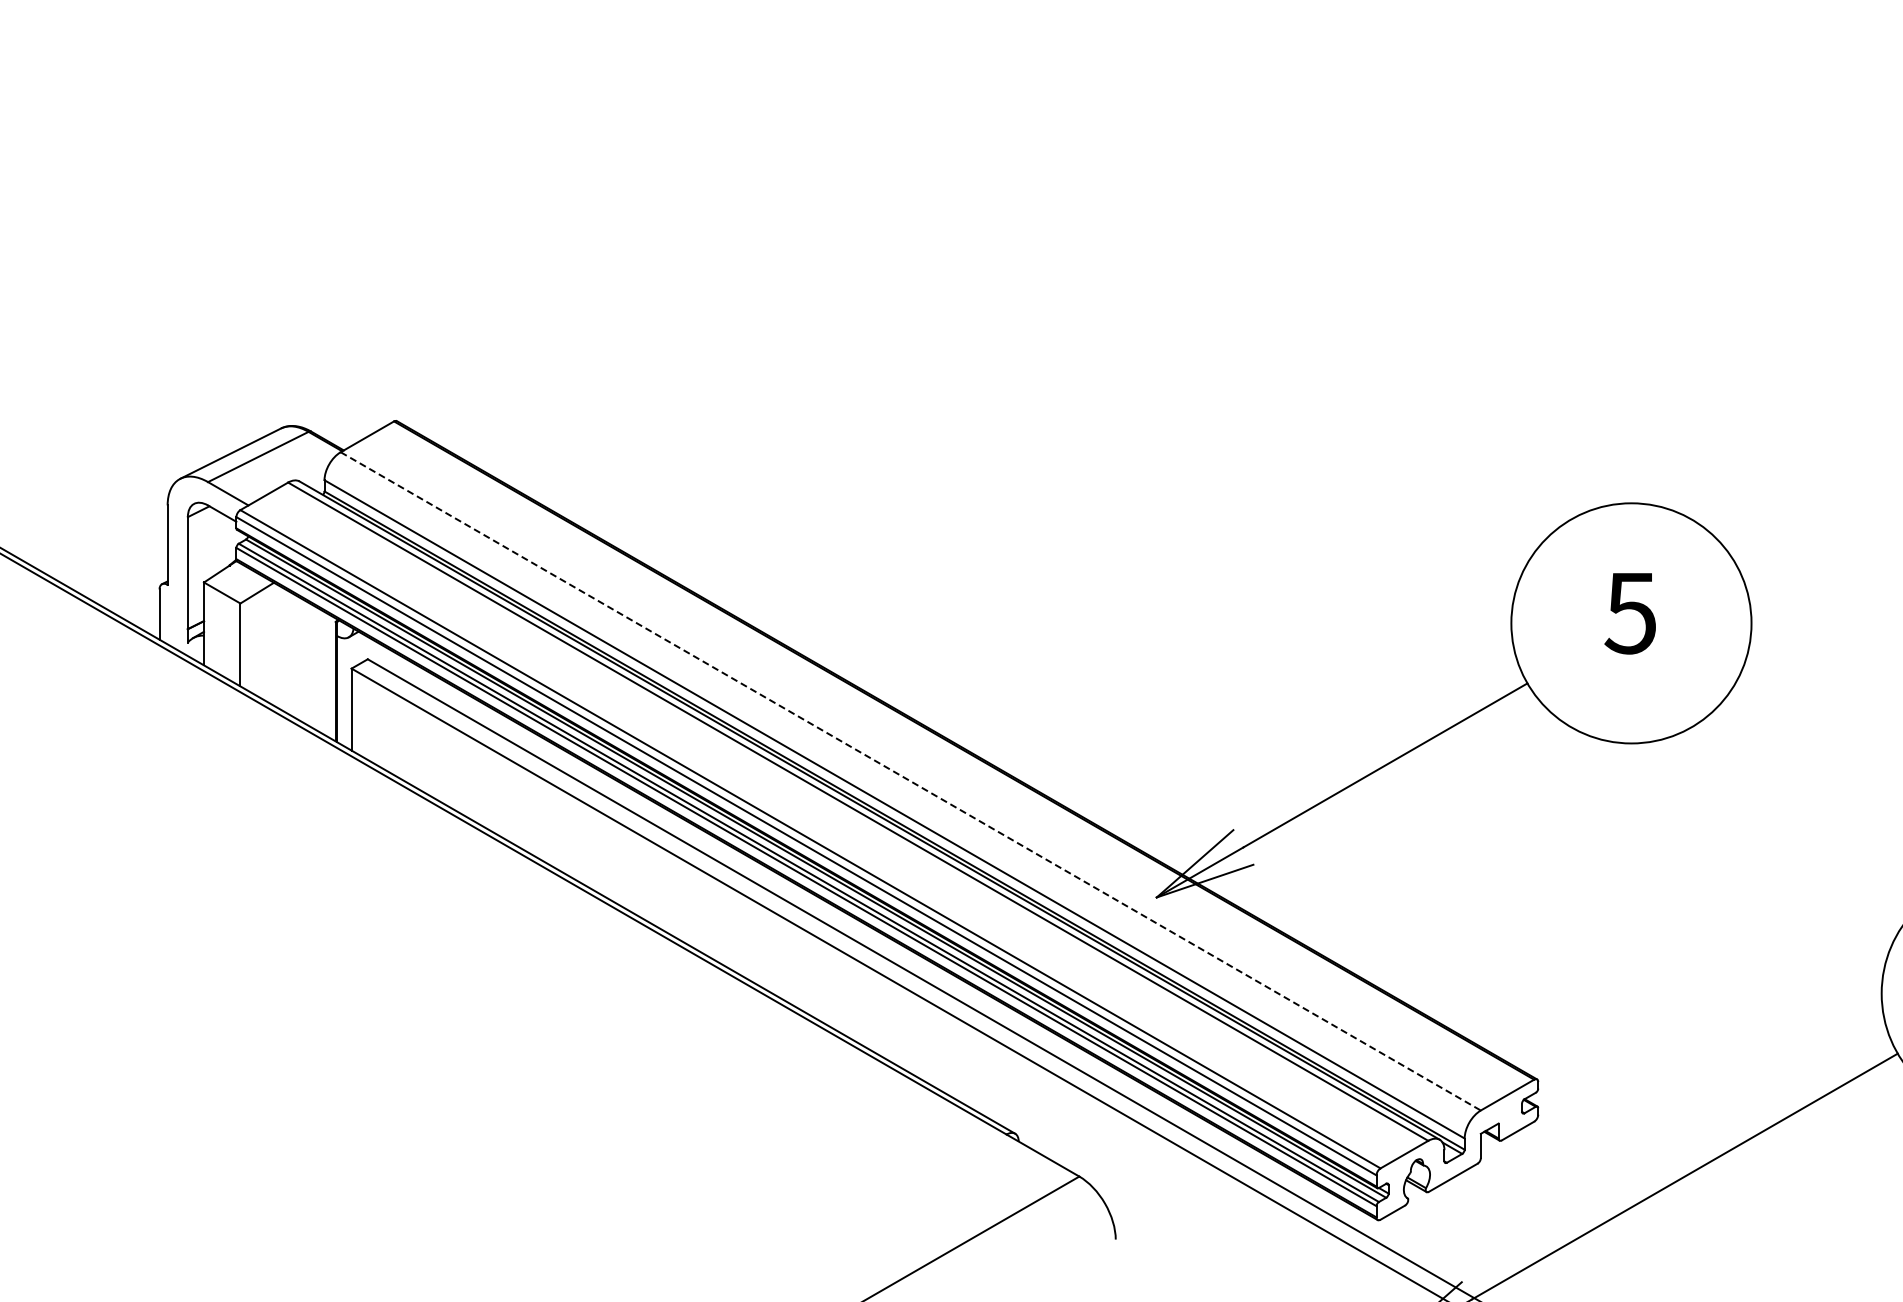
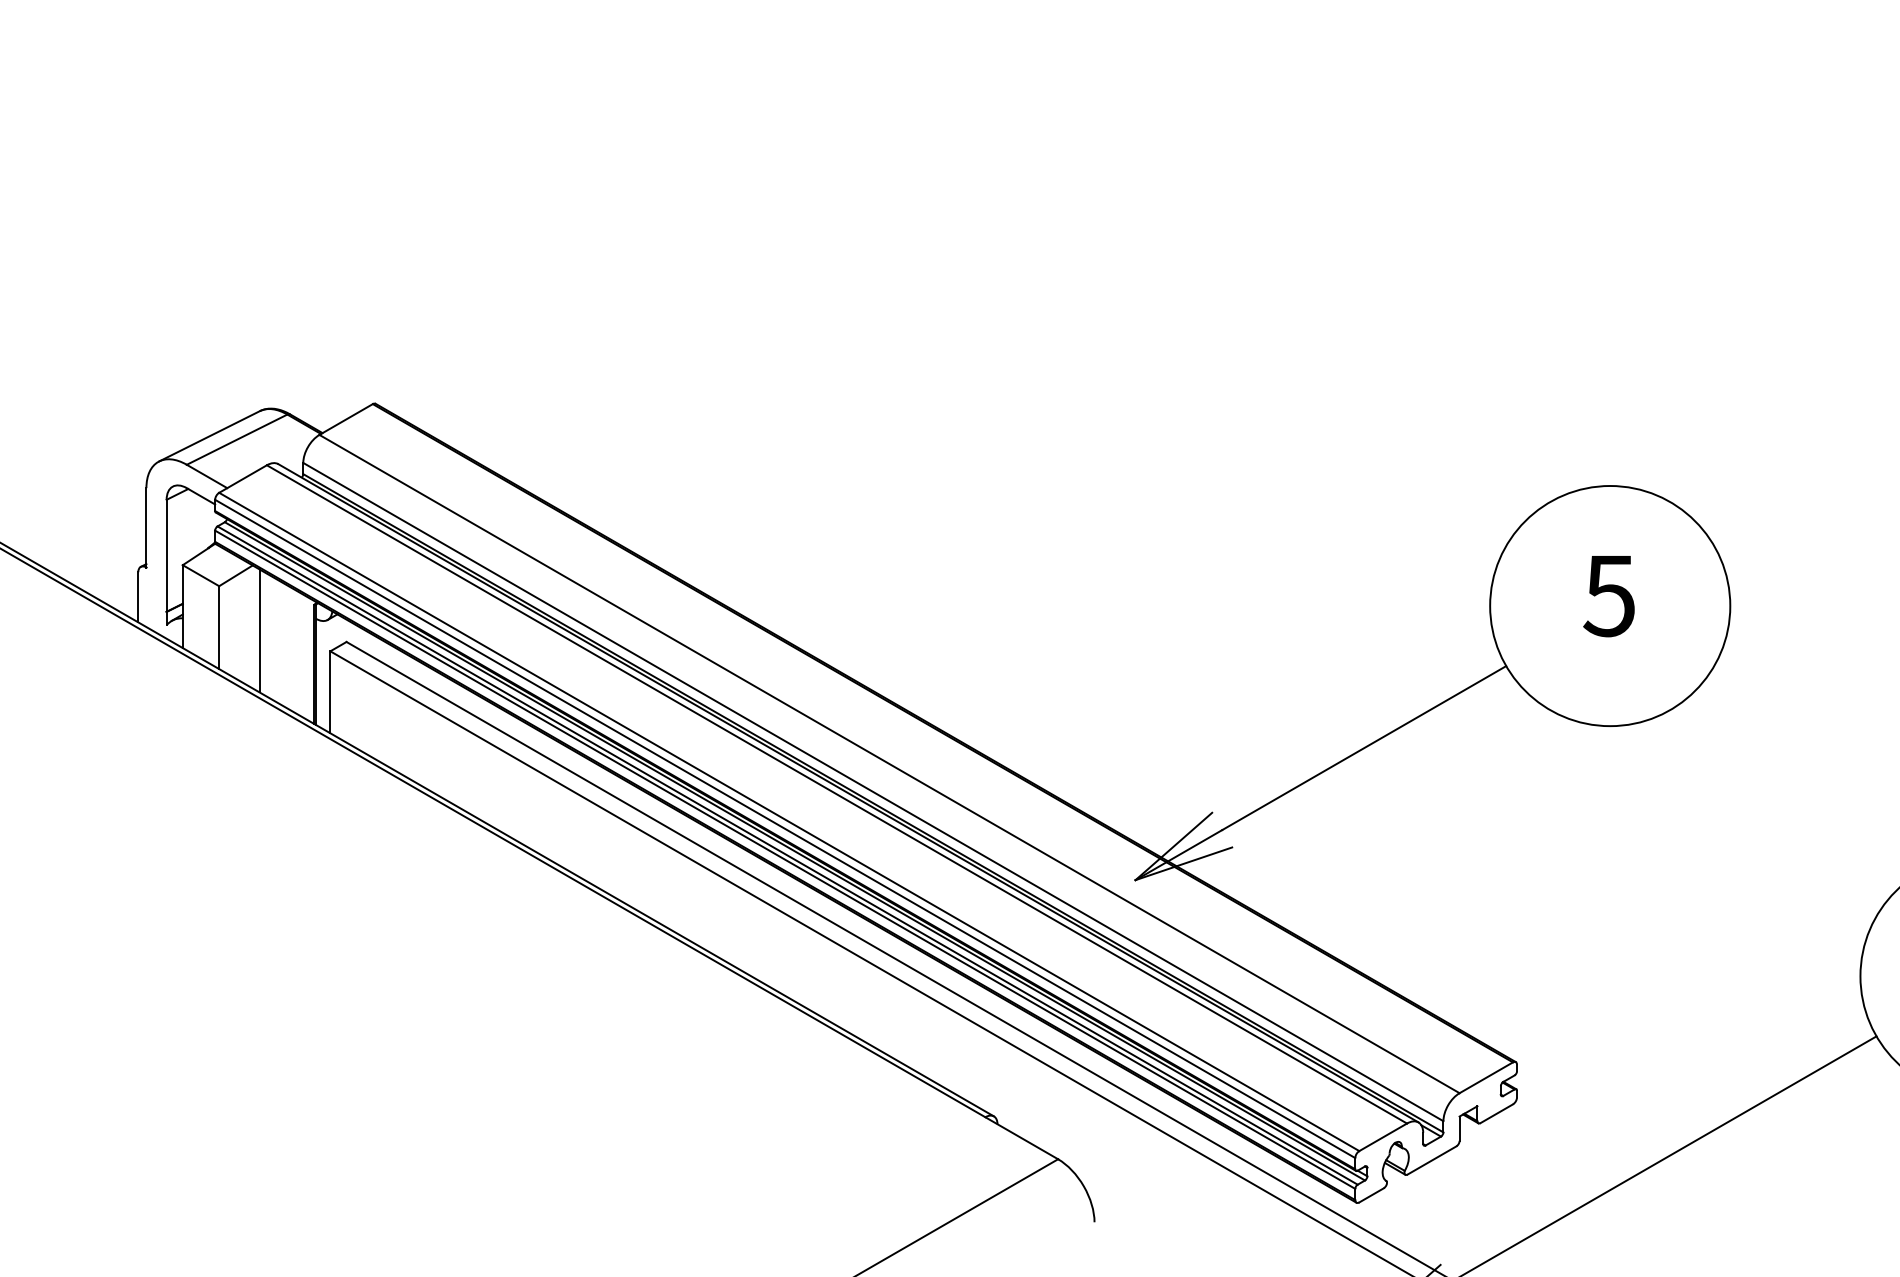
line: (280, 647) -> (259, 630), added
line: (911, 781) -> (890, 764), dashed -> solid

